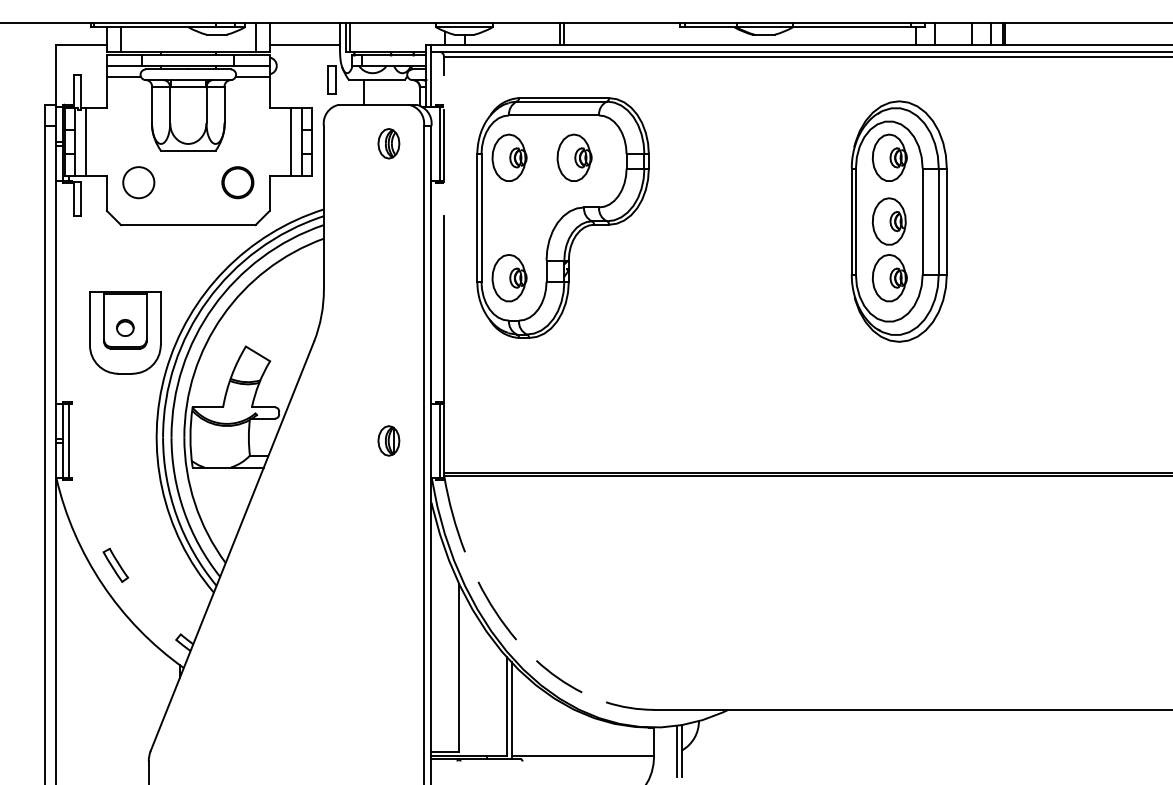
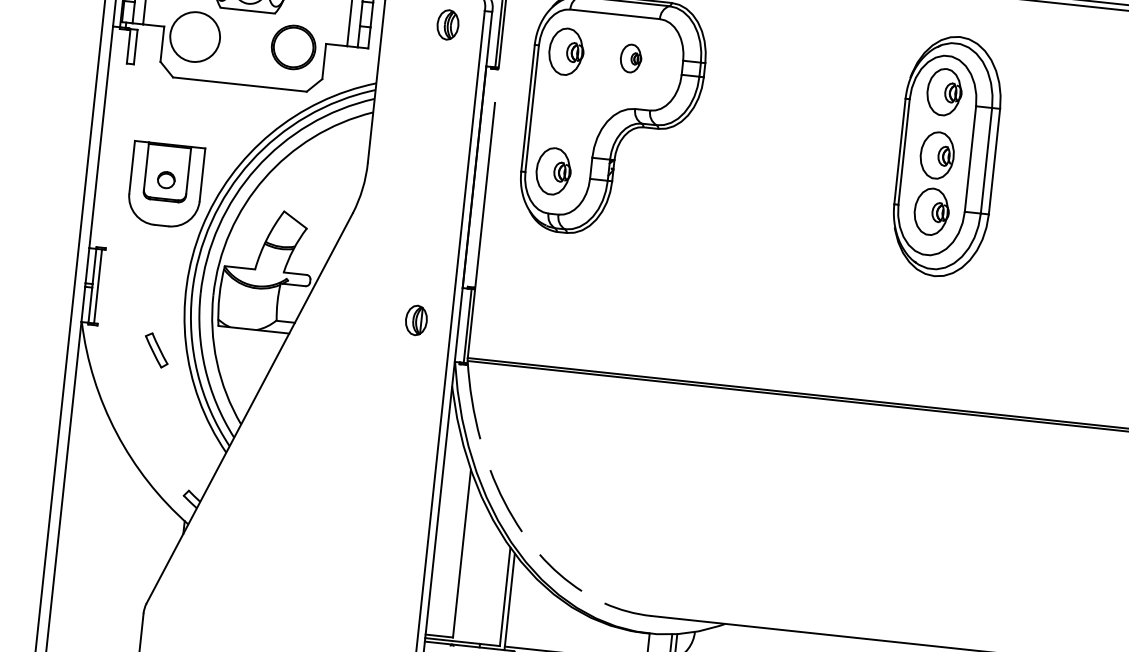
part: (574, 157) -> (631, 58), size x0.6
circle: (138, 182) -> (194, 36), size x1.6
part: (237, 182) -> (293, 47), size x1.4
part: (115, 564) -> (156, 349), moved

